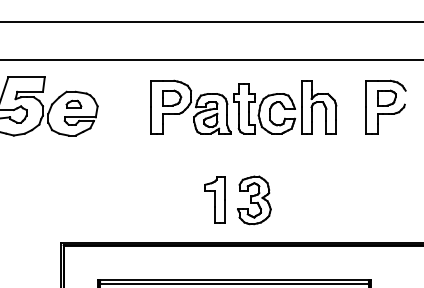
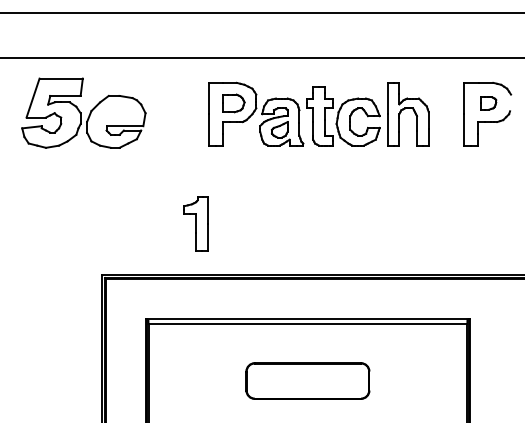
part: (386, 98) -> (488, 103), size x0.7
part: (74, 104) -> (117, 110), removed
part: (214, 199) -> (195, 223), moved
part: (254, 200) -> (331, 224), removed

